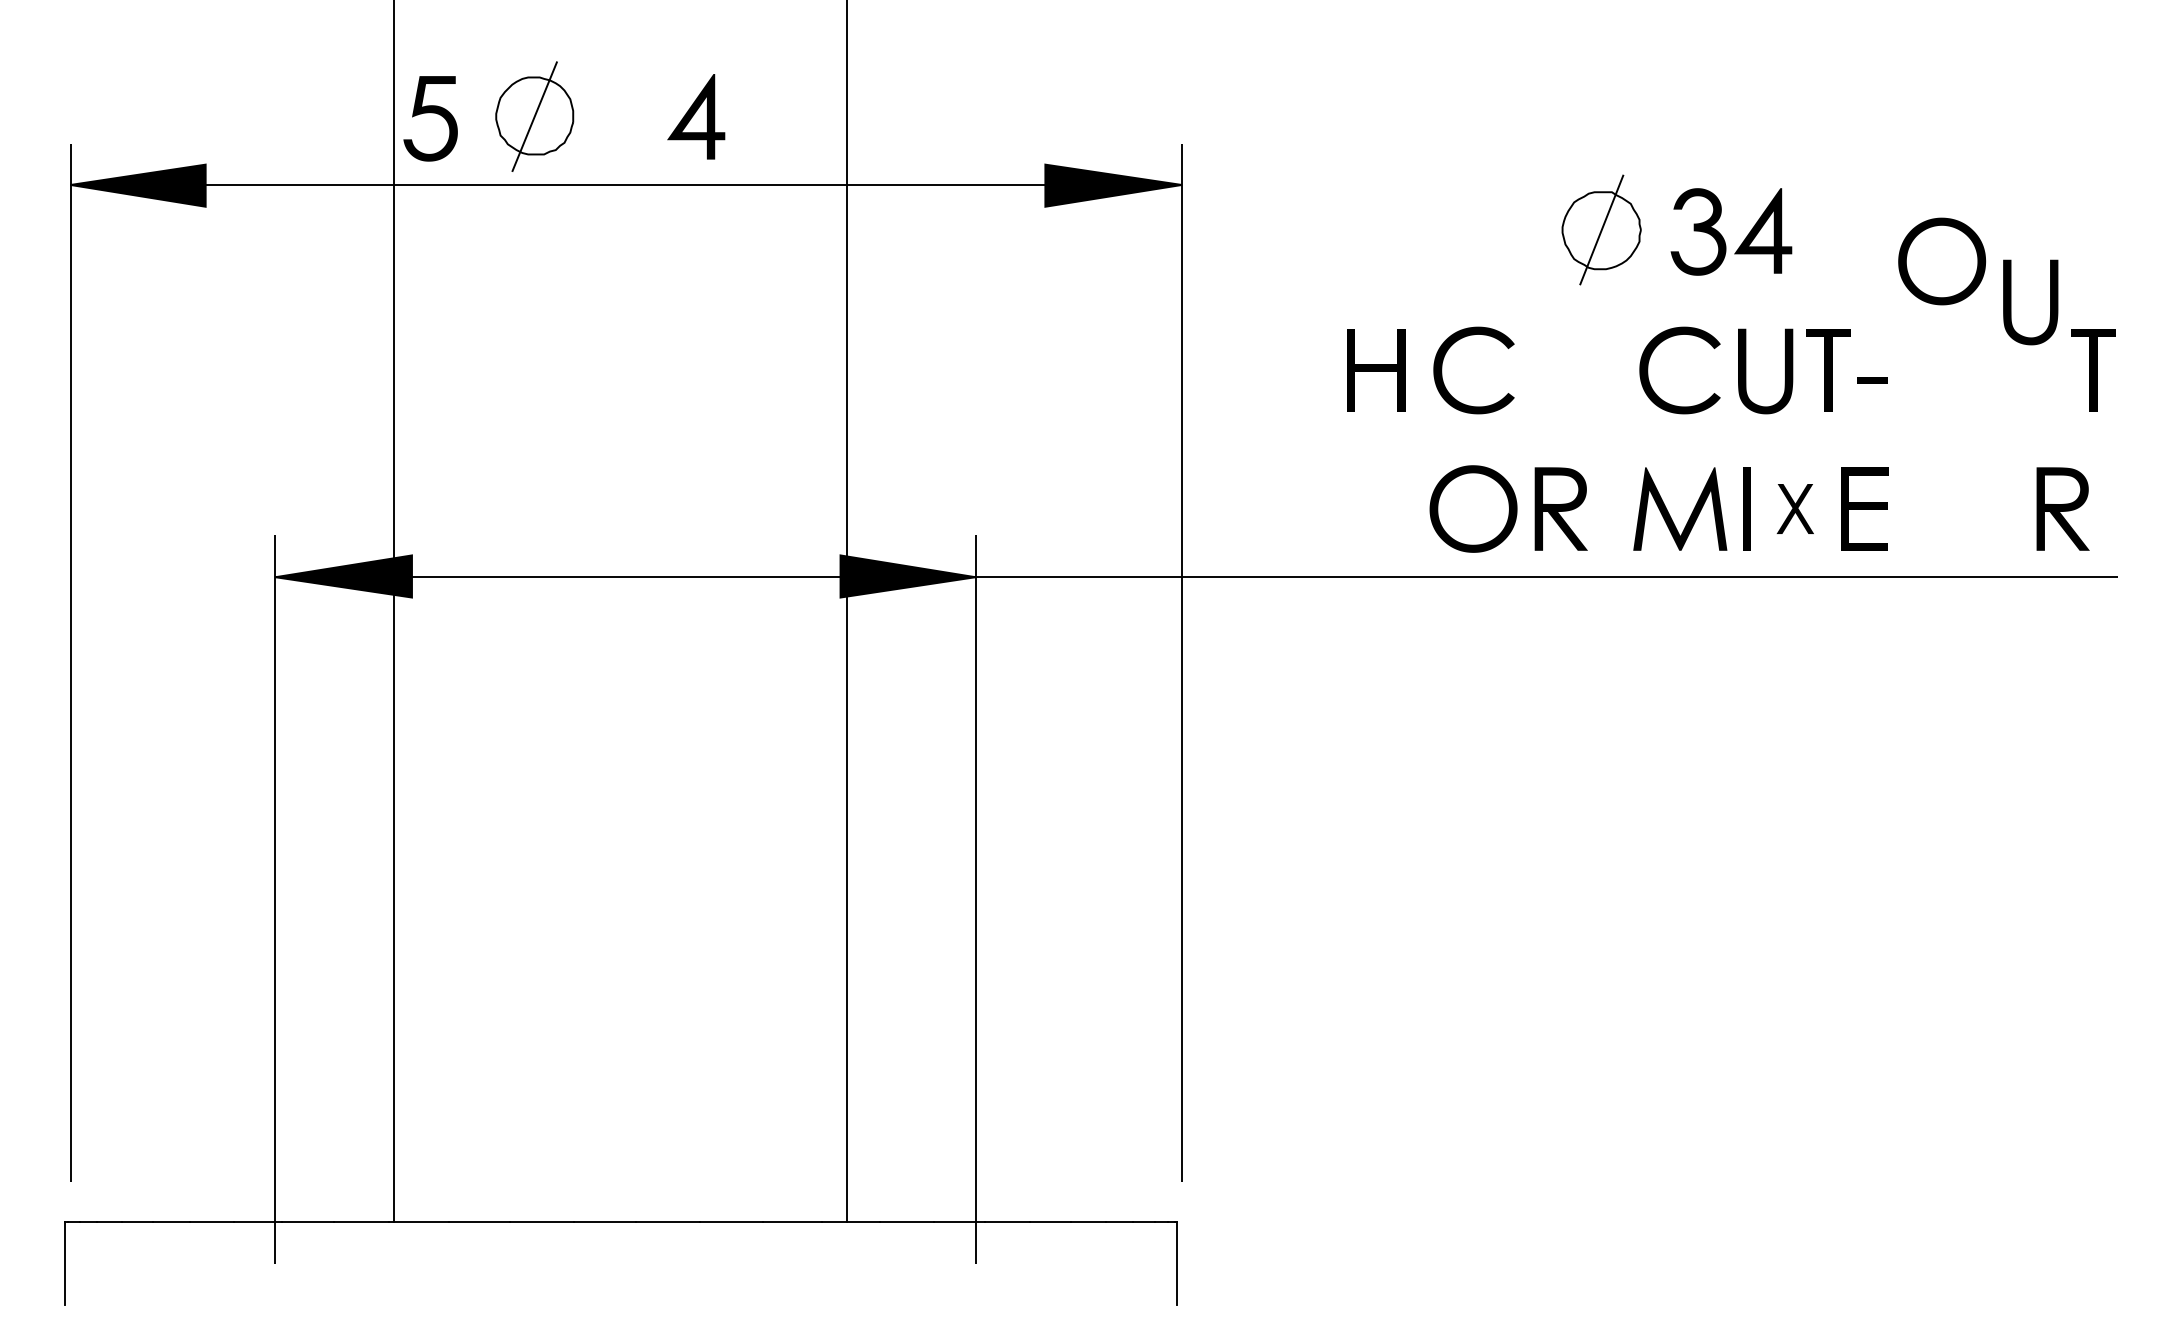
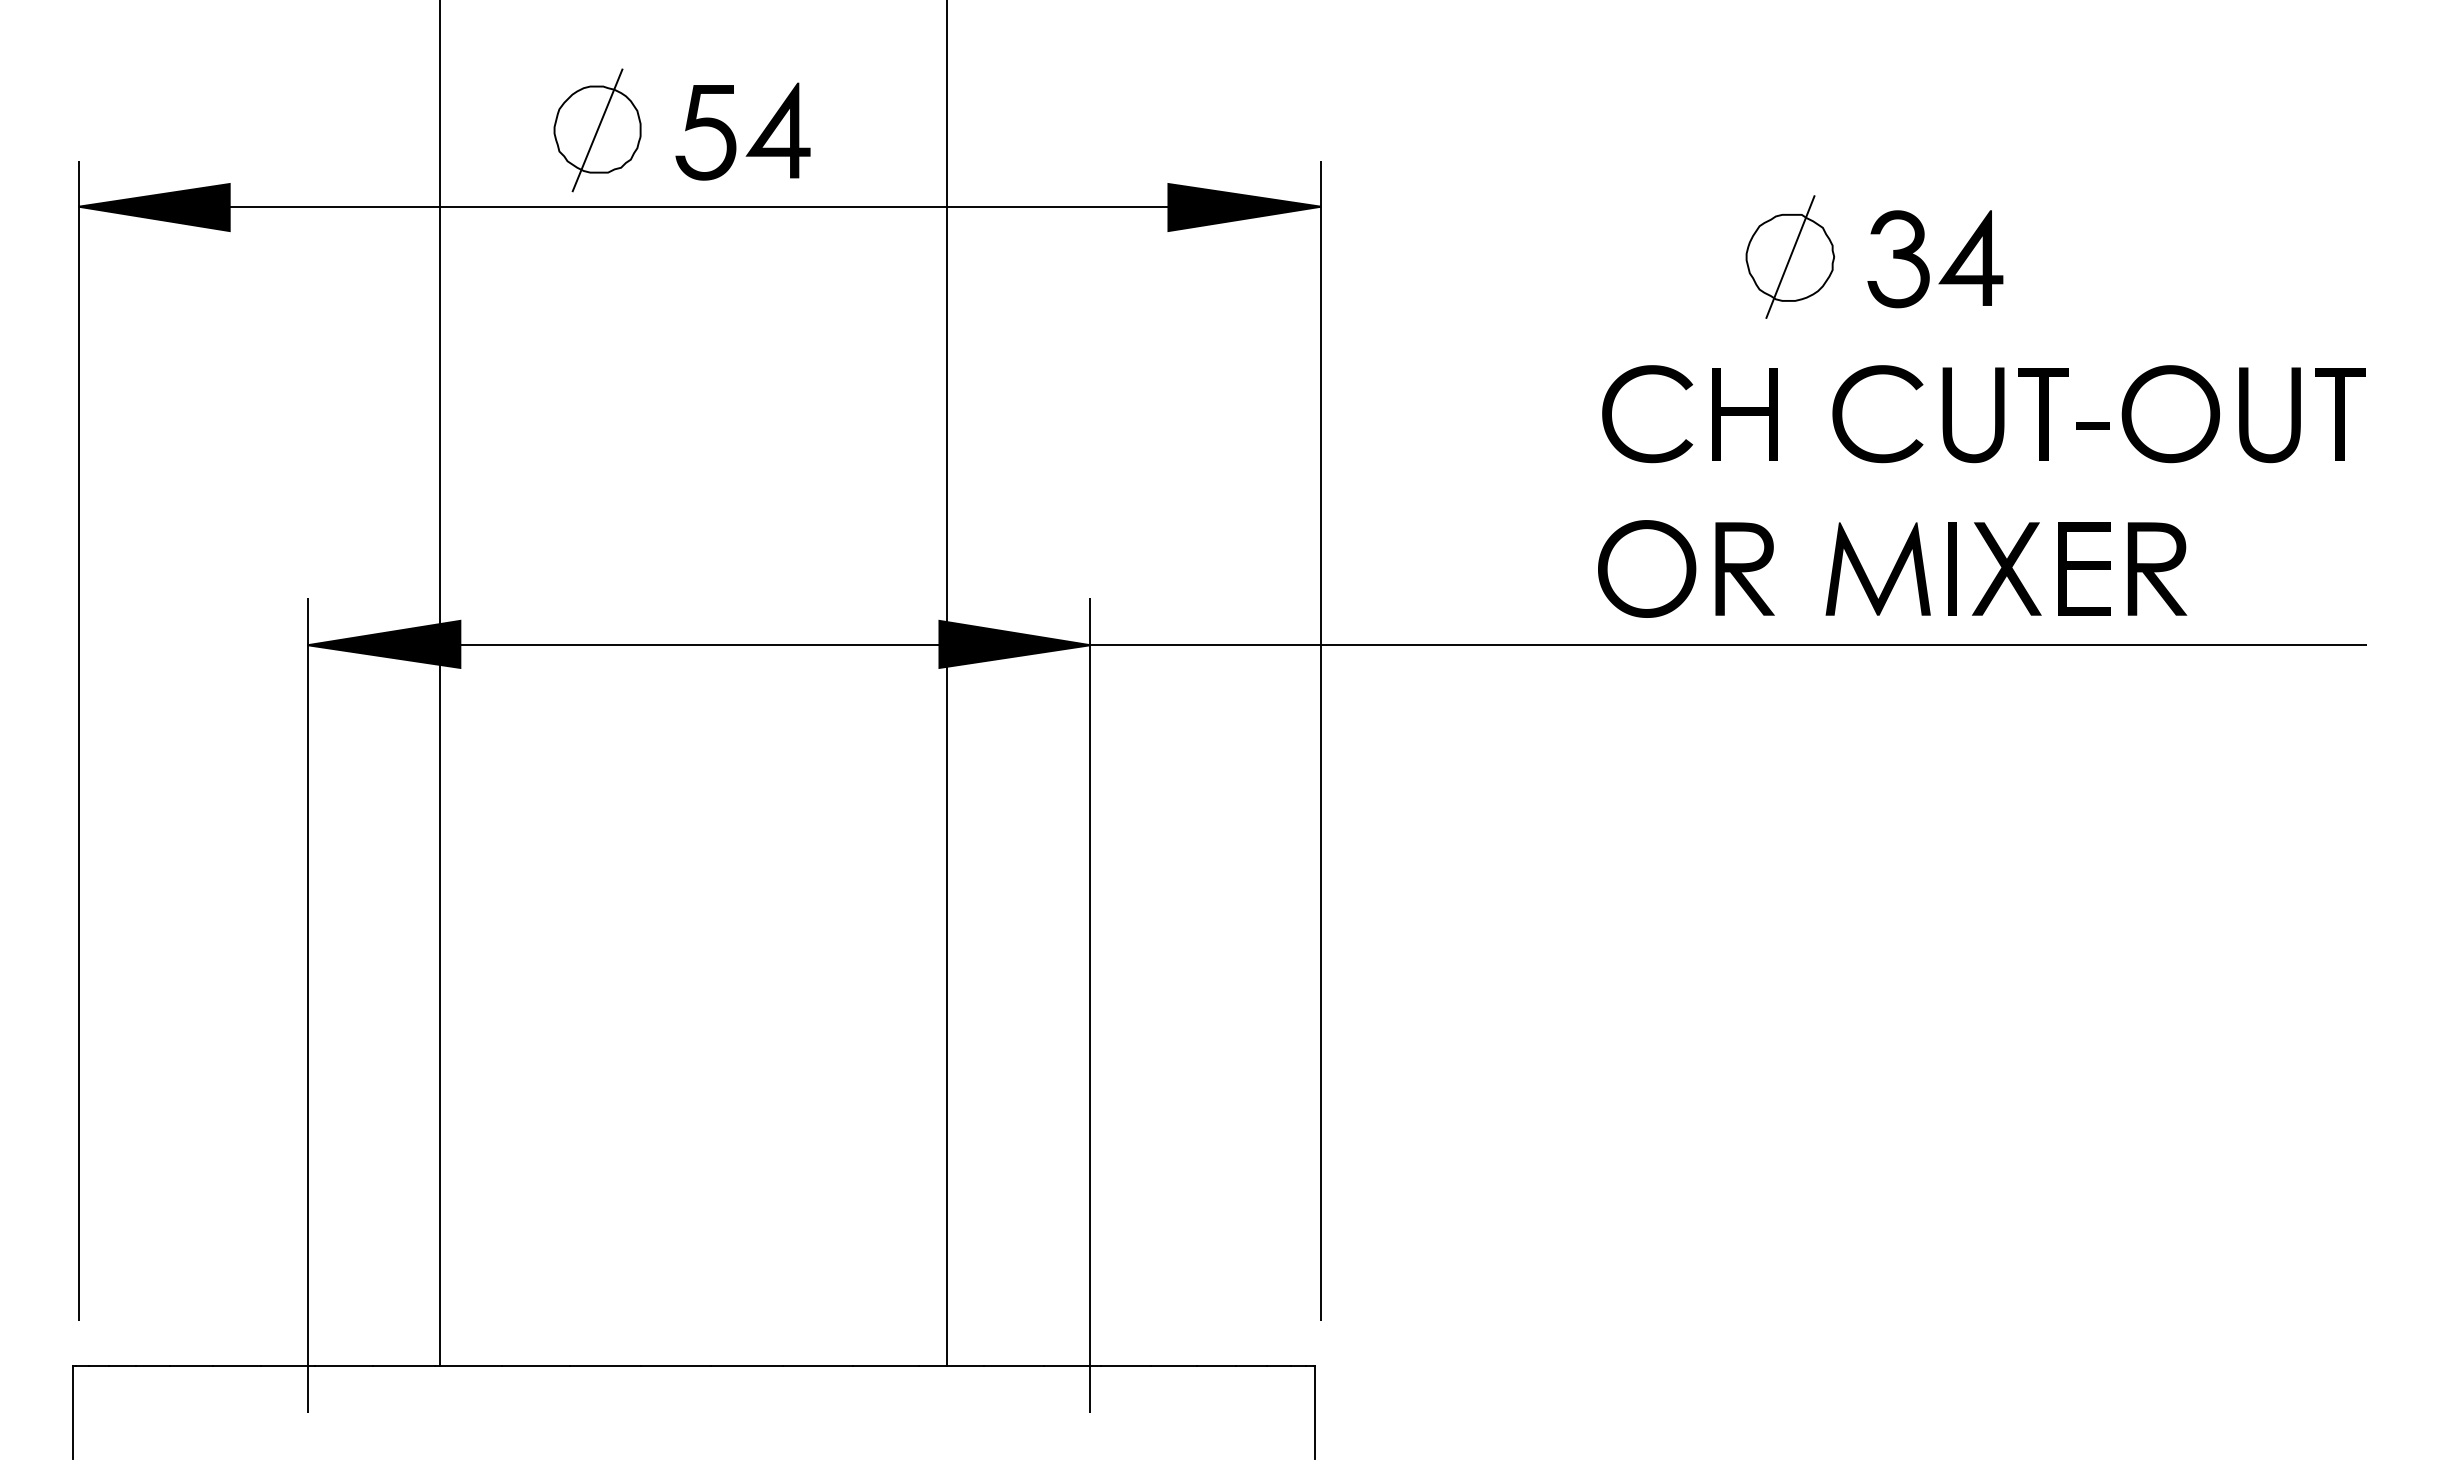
part: (430, 118) -> (705, 132), moved
part: (1942, 261) -> (2171, 414), moved
part: (2011, 302) -> (2248, 415), moved
part: (1376, 370) -> (1745, 414), moved
part: (1795, 508) -> (2007, 568), size x1.67
part: (2062, 508) -> (2156, 568), moved

